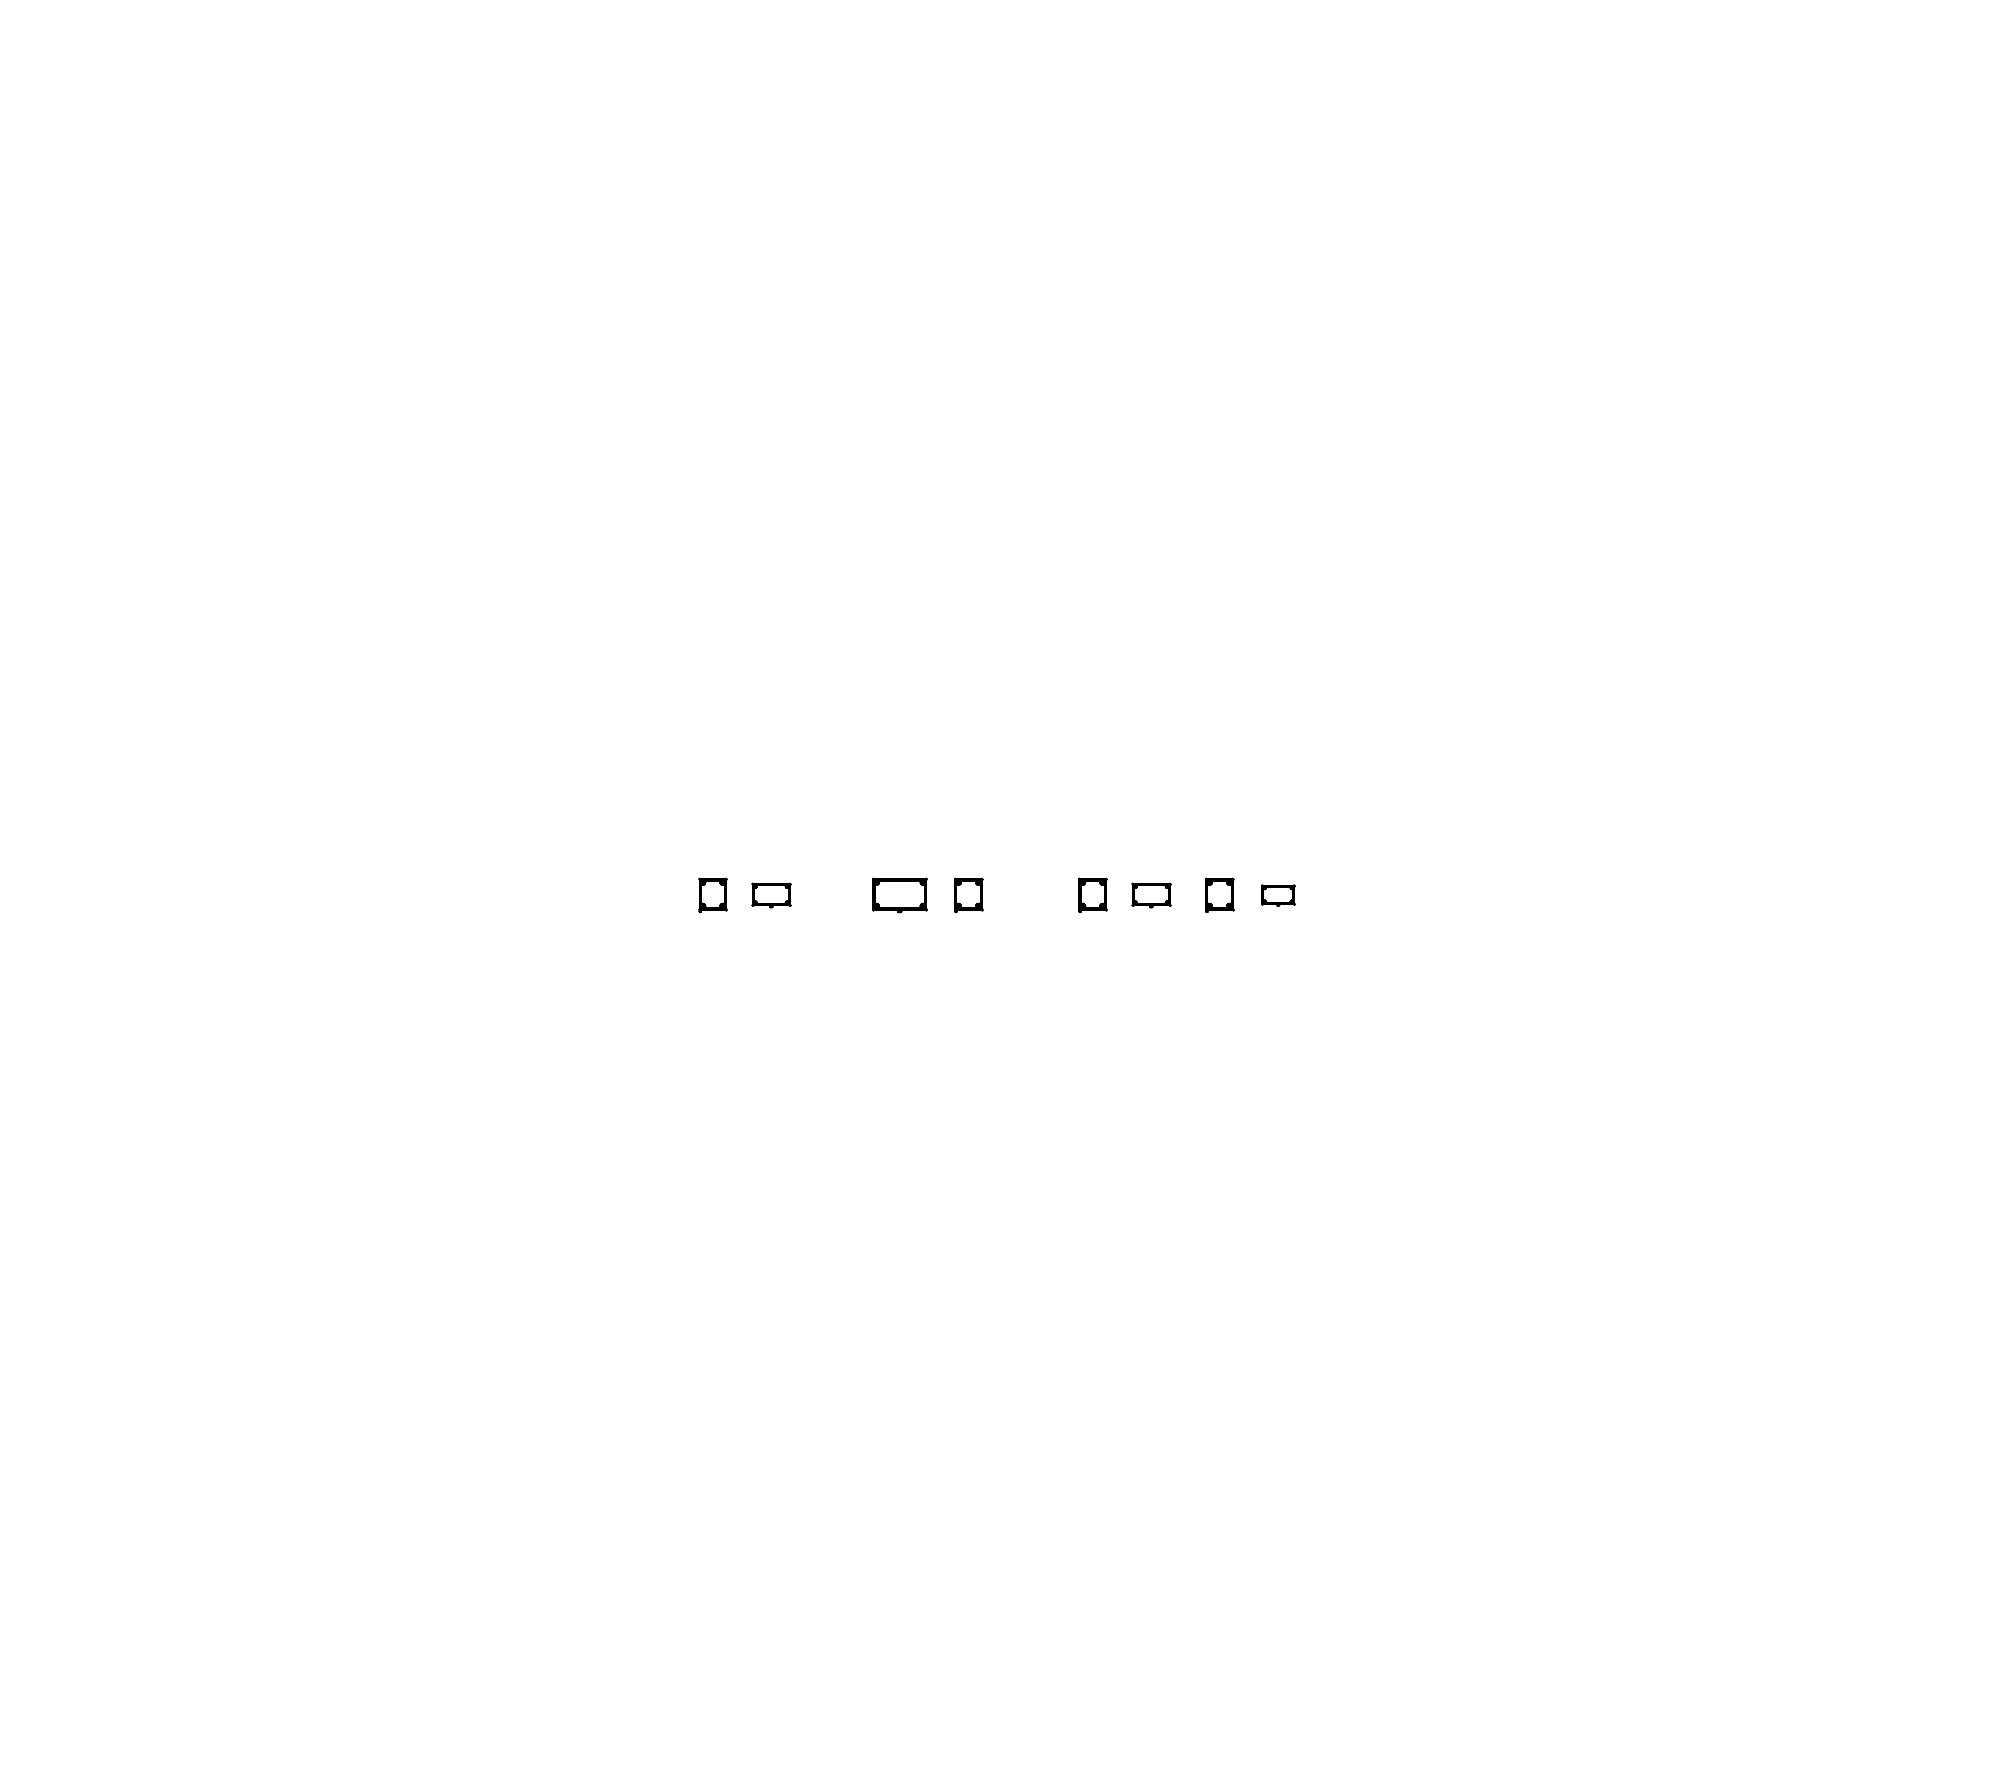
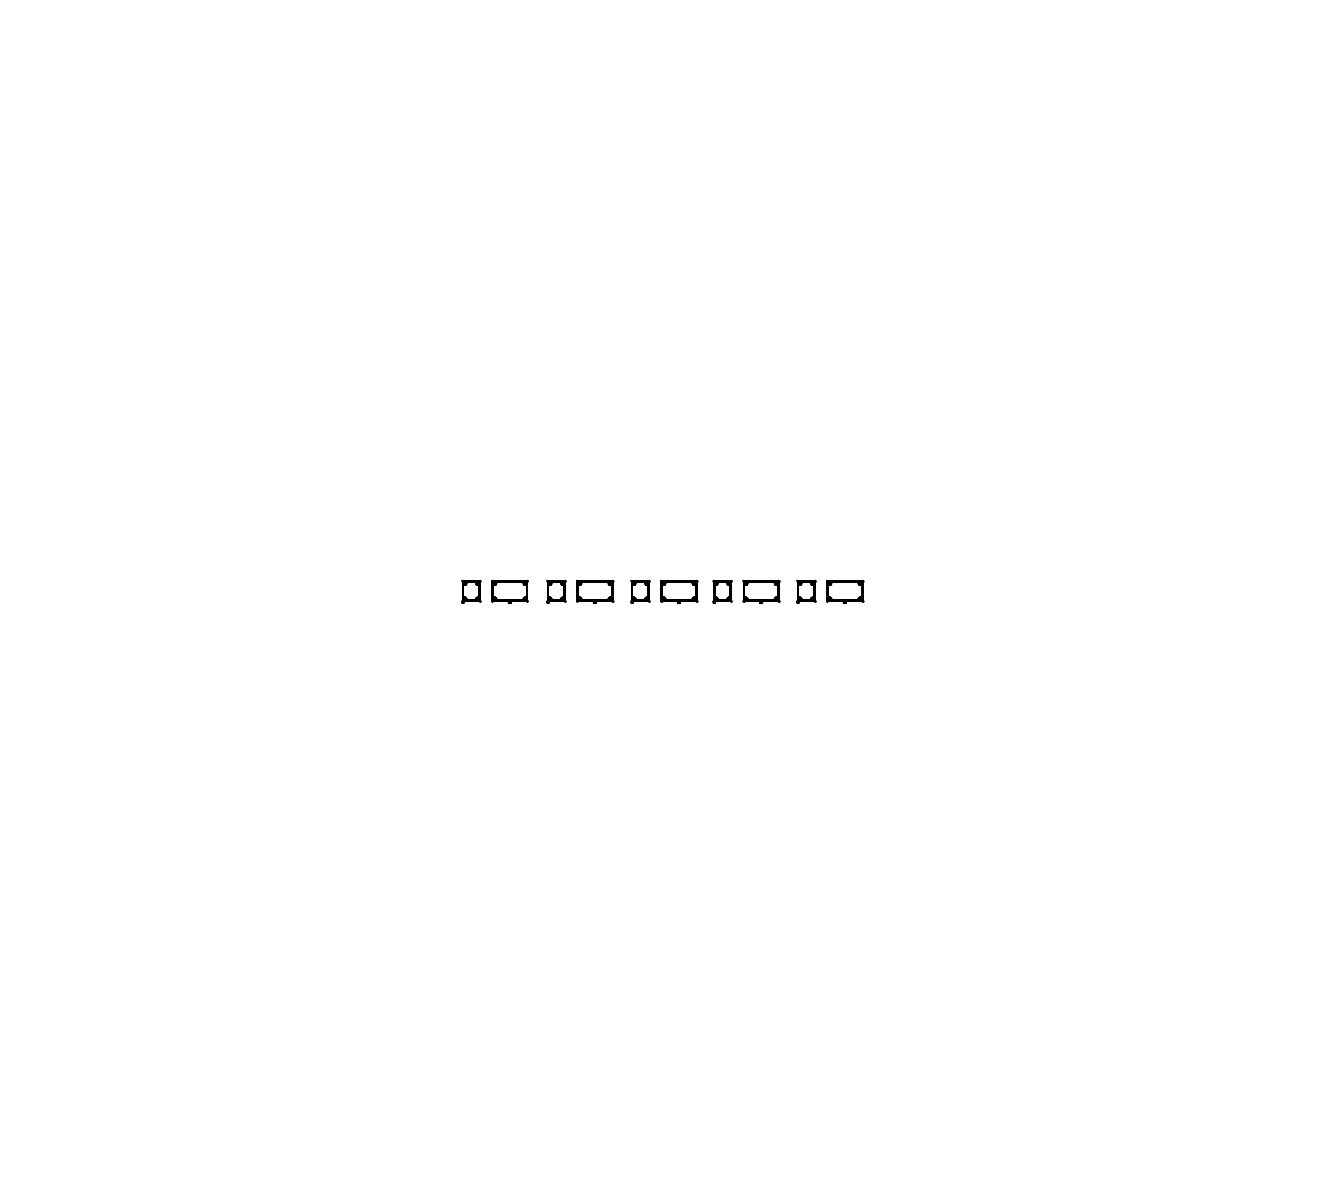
part: (770, 894) -> (509, 591), size x1.43
part: (841, 894) -> (556, 591), added
part: (1027, 894) -> (679, 591), added
part: (1151, 894) -> (761, 591), size x1.43
part: (1278, 894) -> (845, 591), size x1.67

